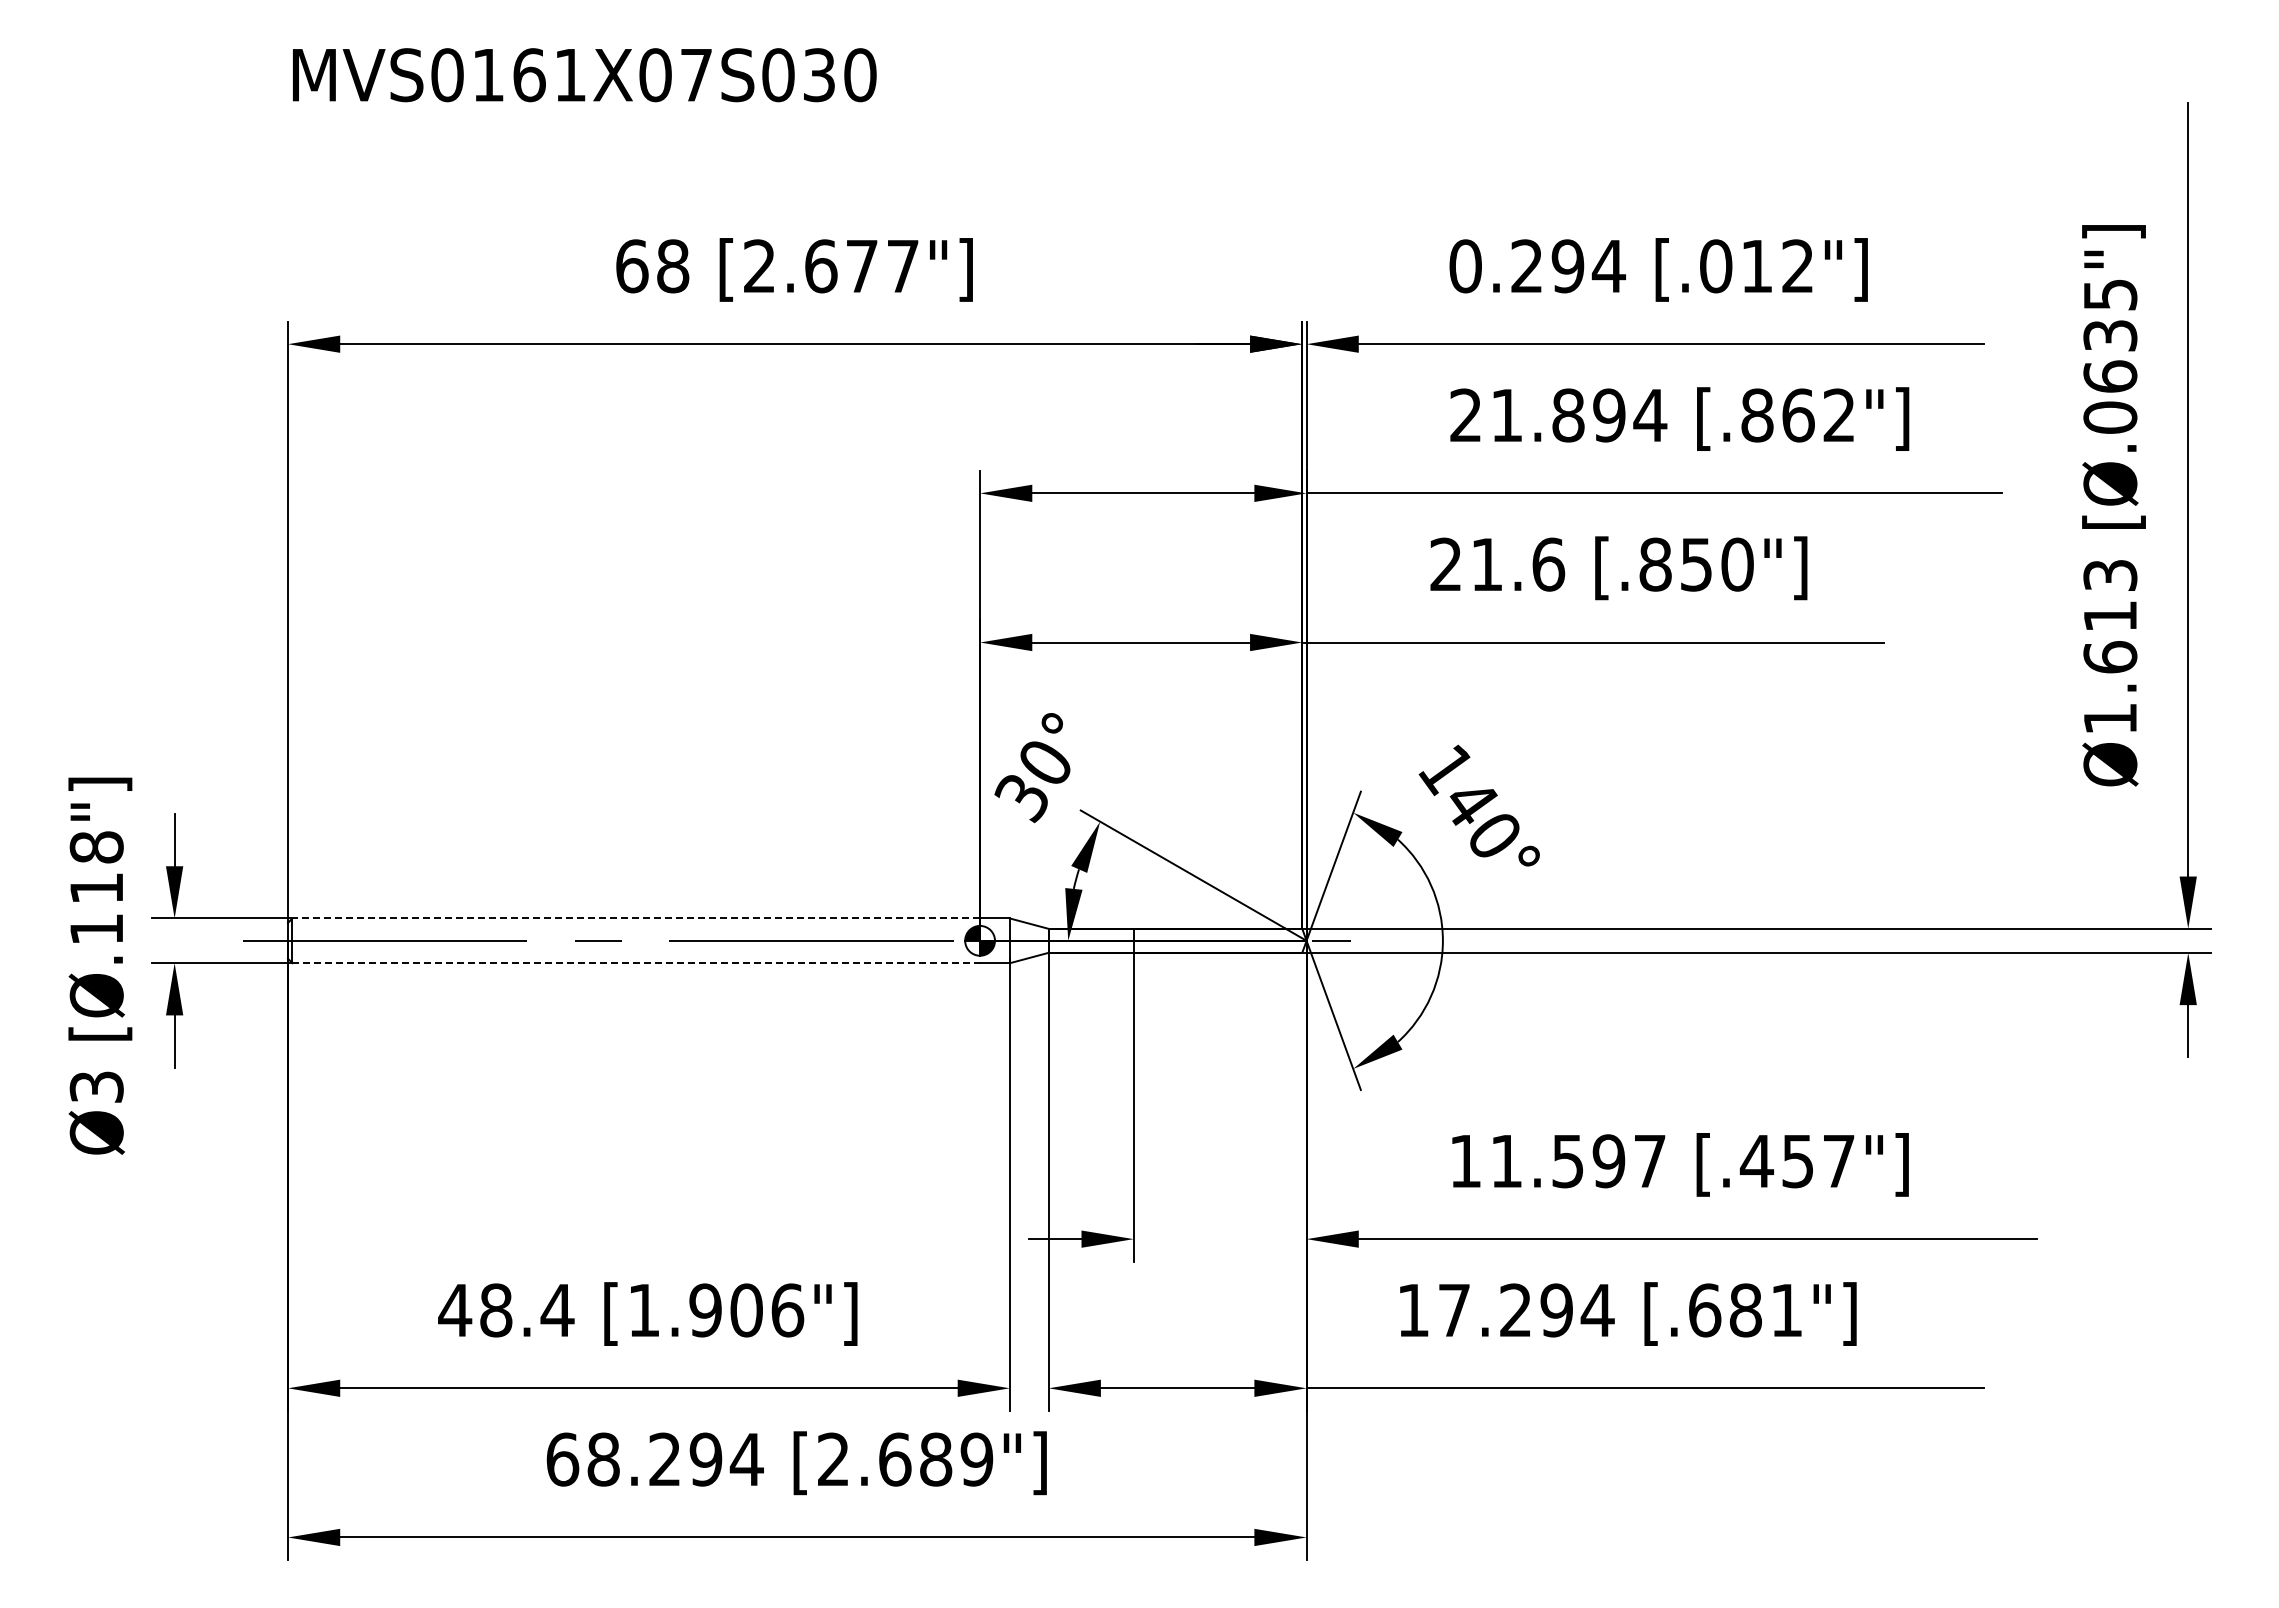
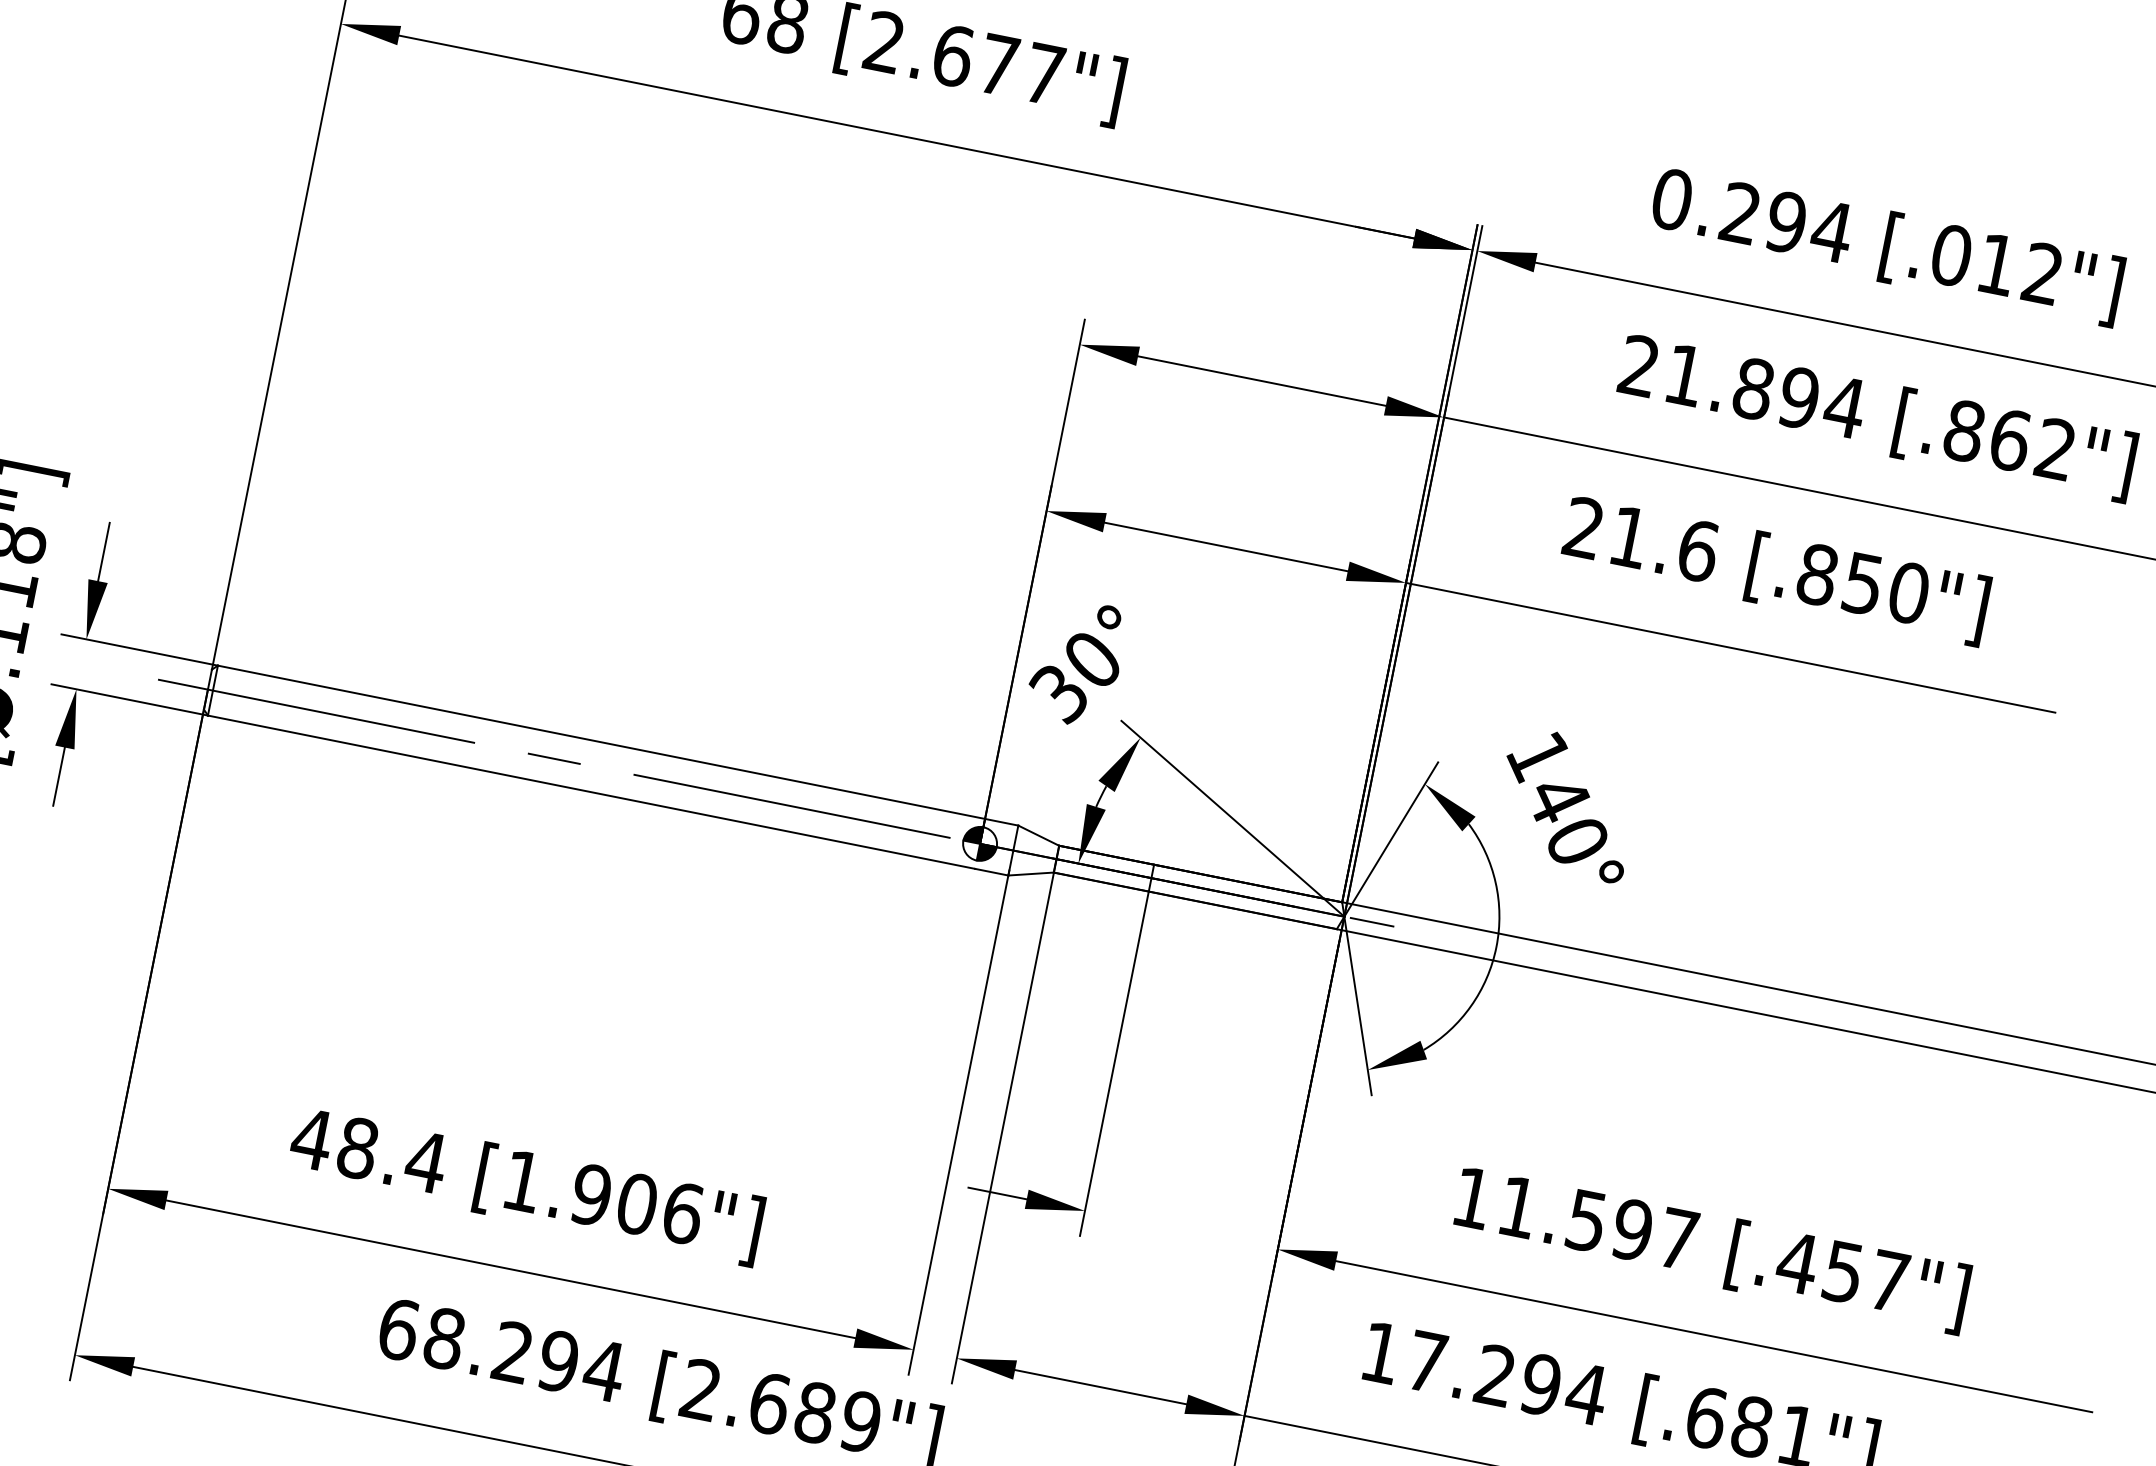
line: (636, 918) -> (601, 742), dashed -> solid
line: (636, 963) -> (591, 792), dashed -> solid

